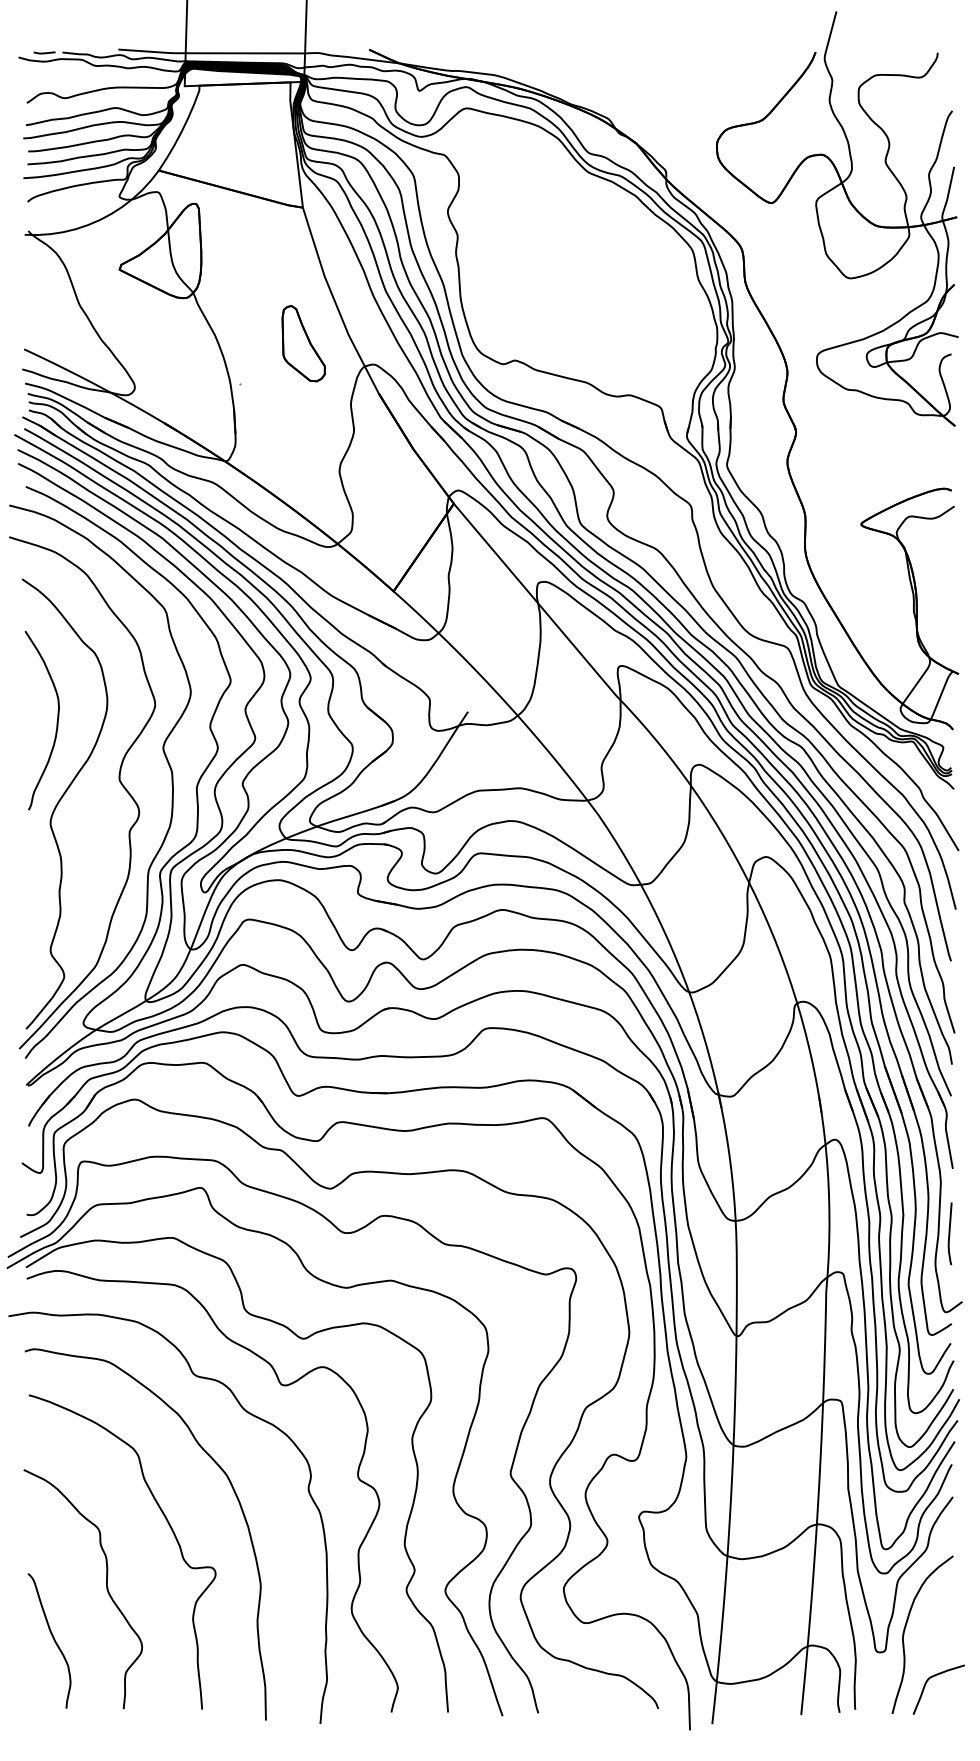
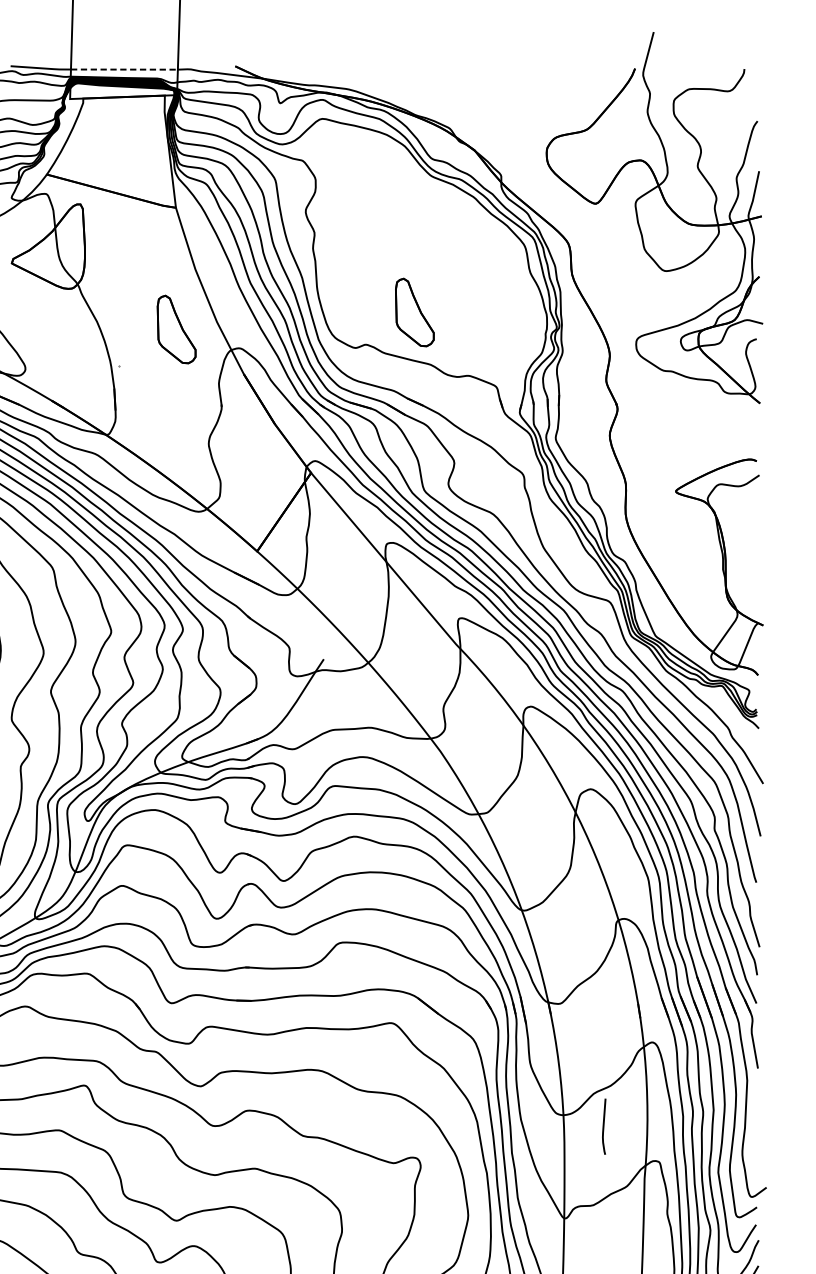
line: (245, 53) -> (124, 69), solid -> dashed
part: (569, 324) -> (414, 312), added
curve: (949, 1233) -> (603, 1126), moved

